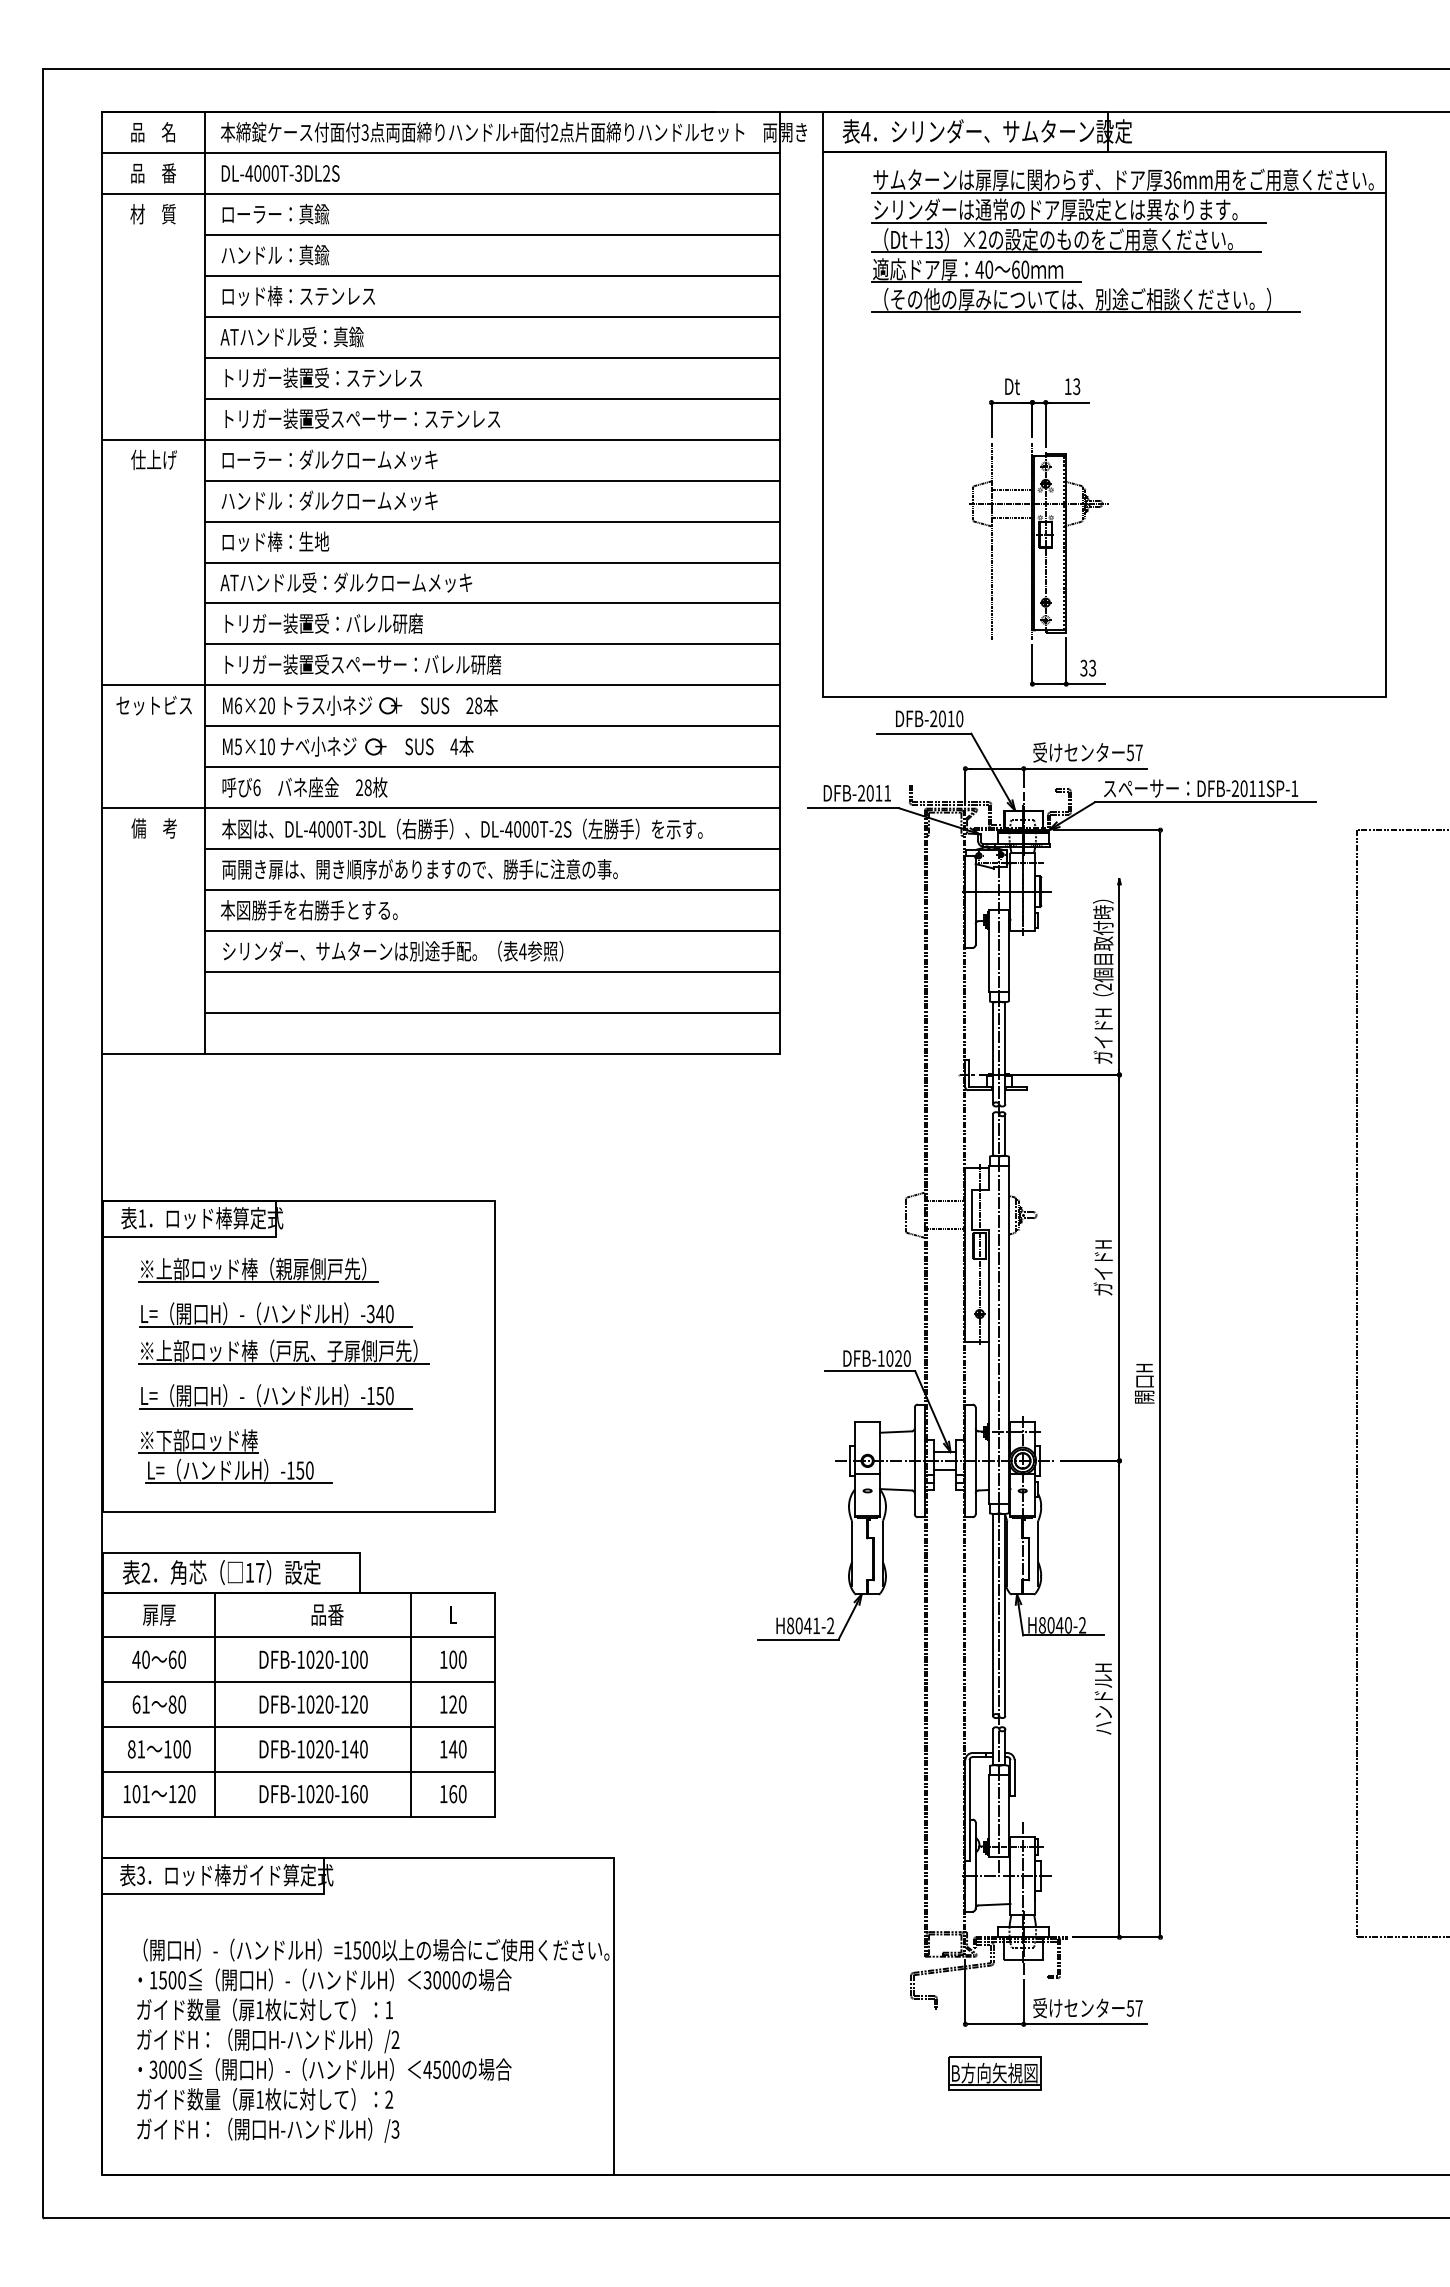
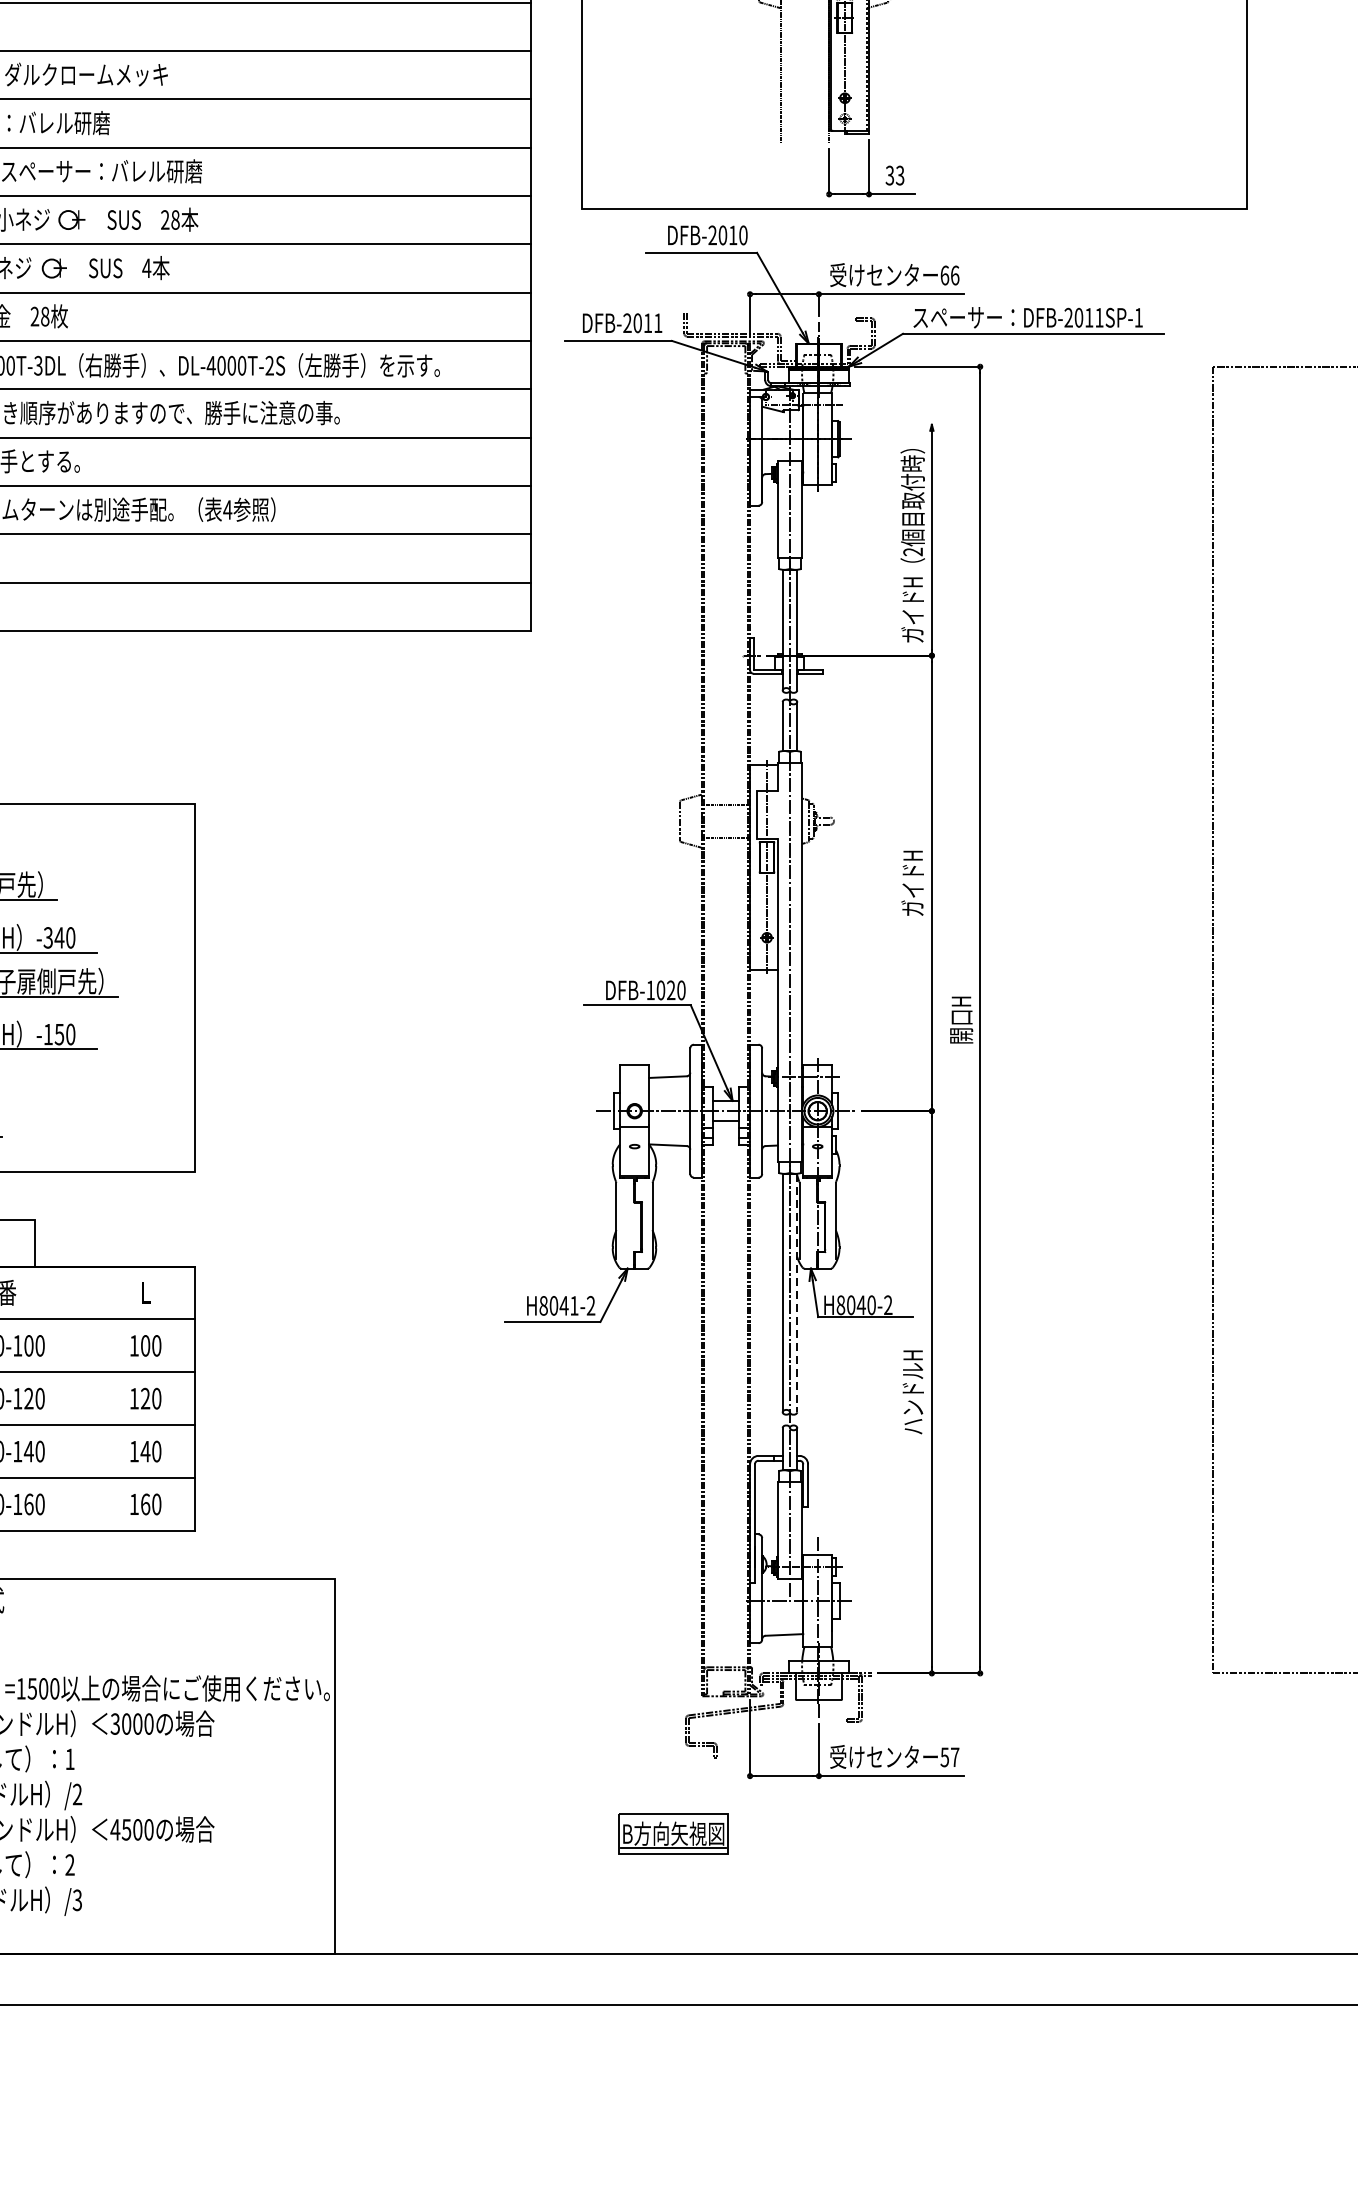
text: (1134, 752) -> (949, 275), 57 -> 66
line: (1005, 1615) -> (797, 1293), solid -> dashed
line: (411, 1704) -> (96, 1398), removed
part: (994, 2073) -> (673, 1834), moved

